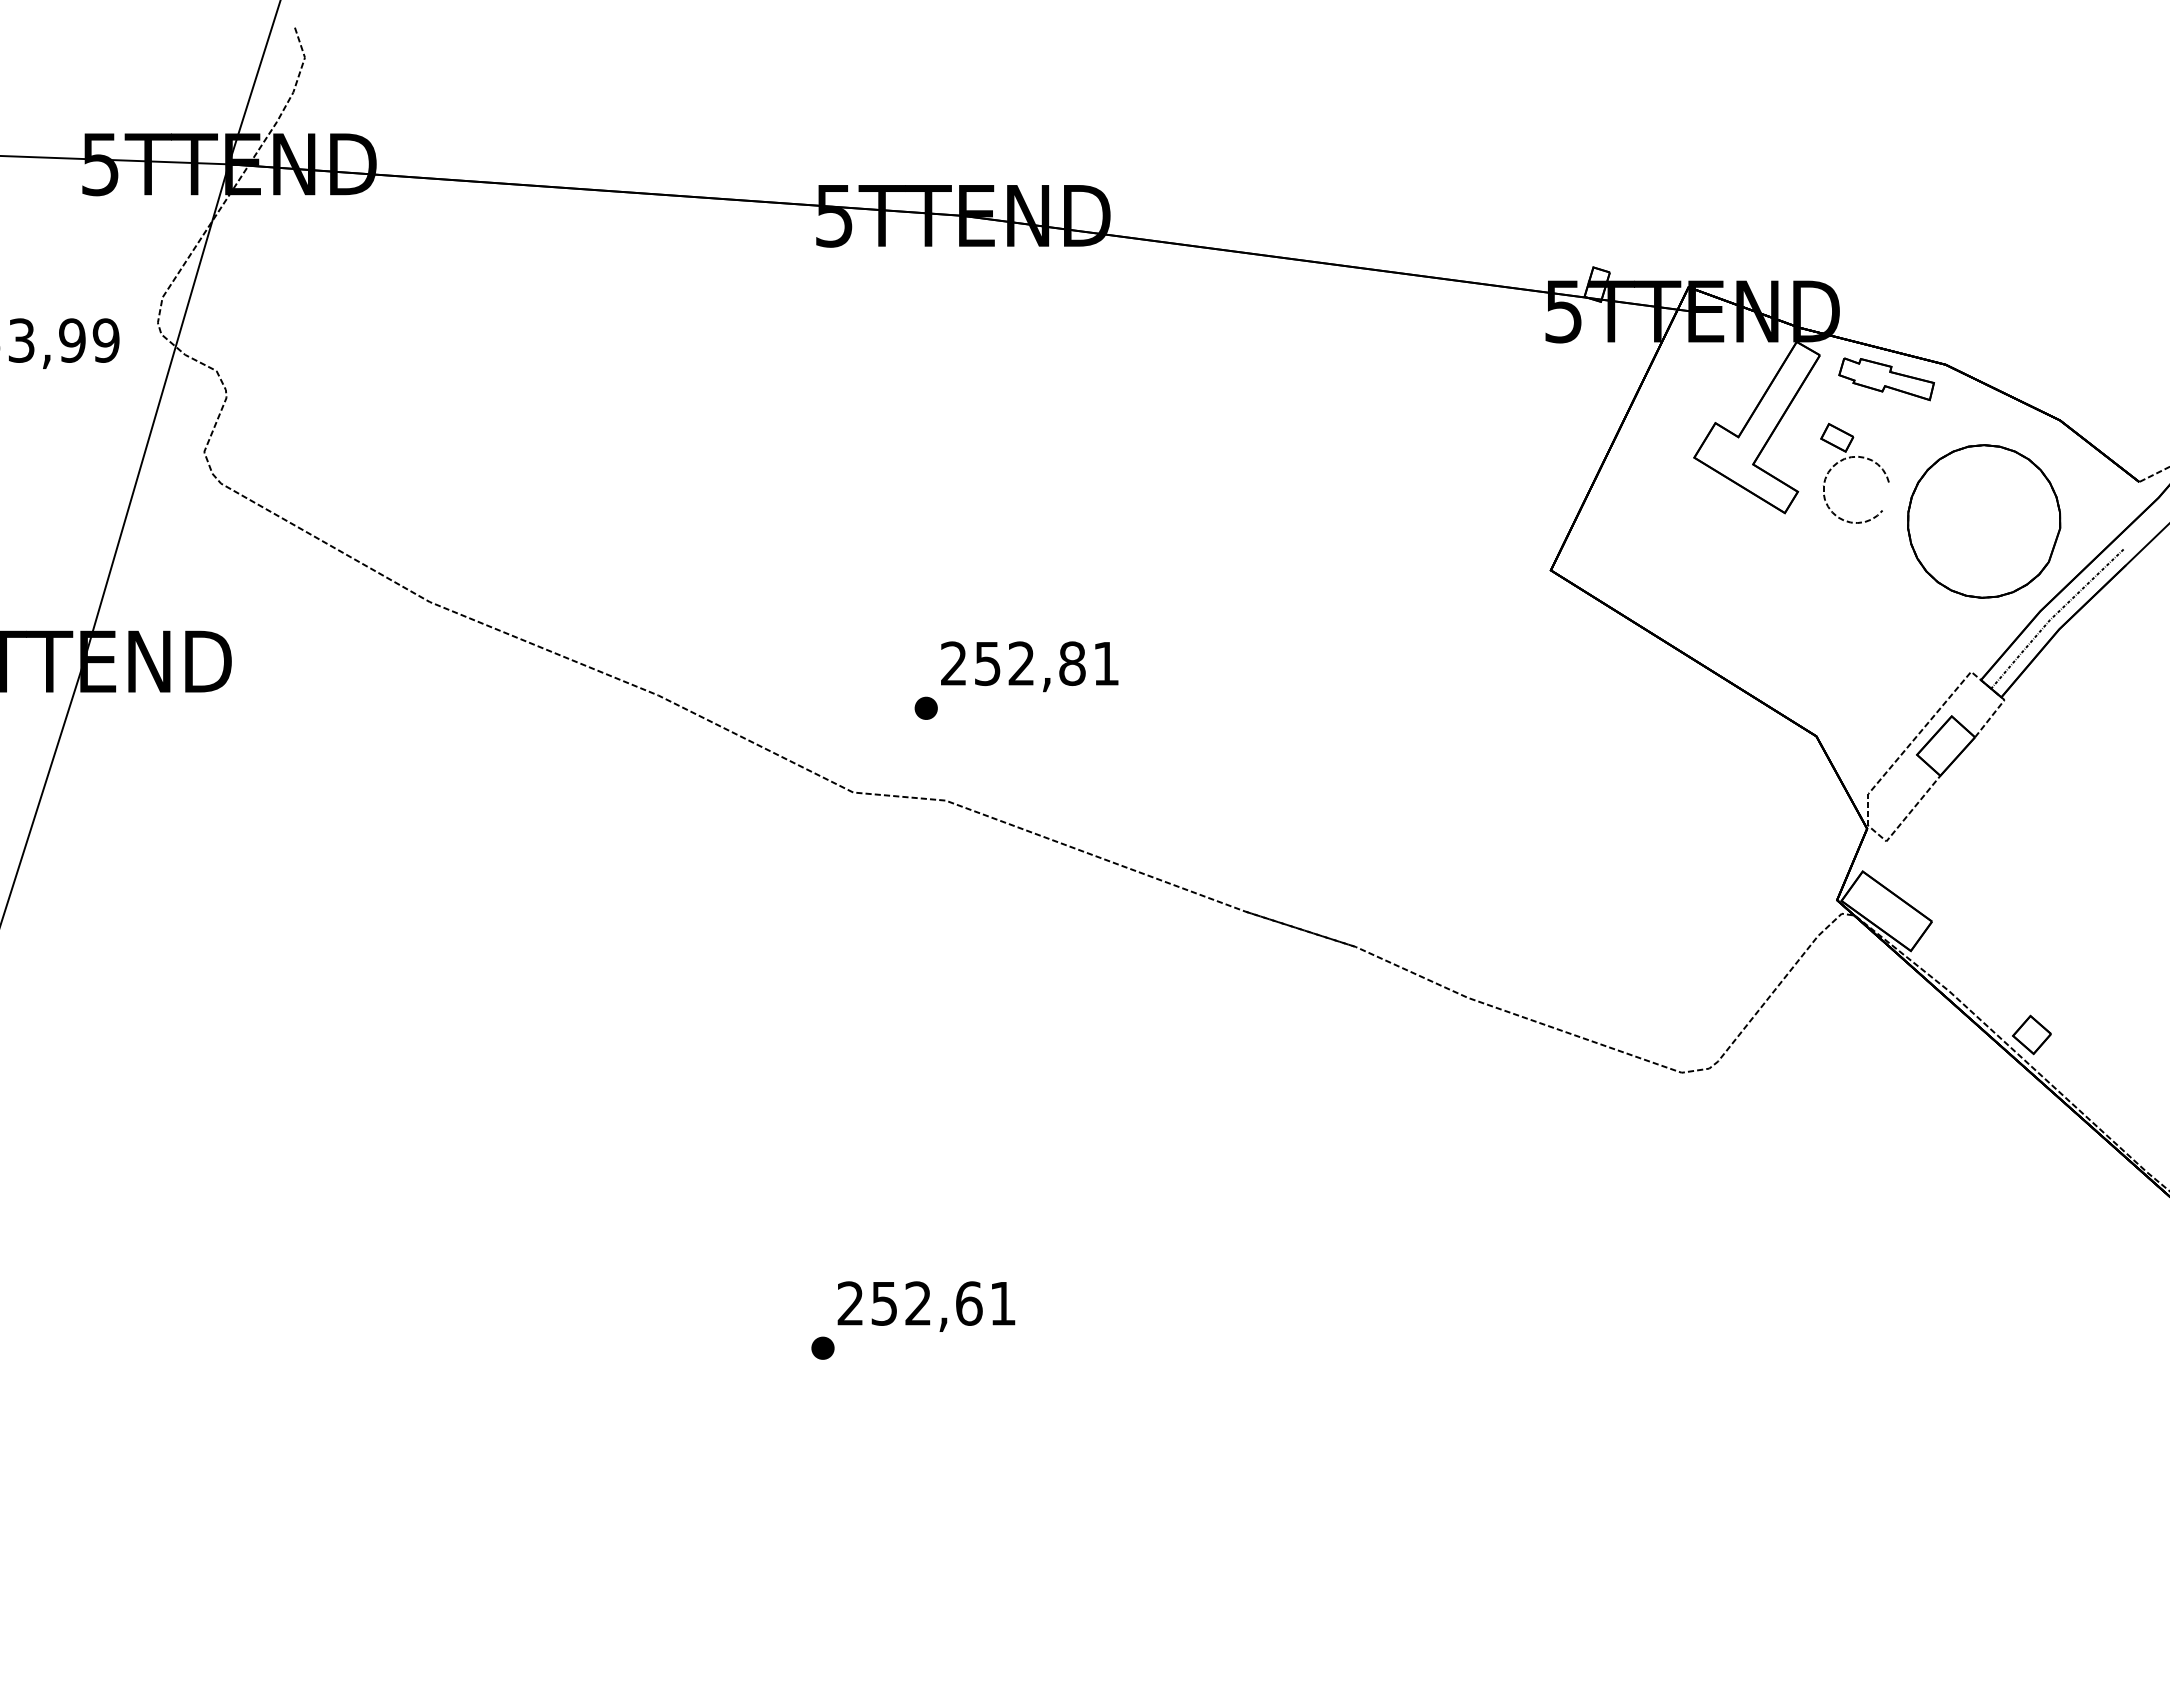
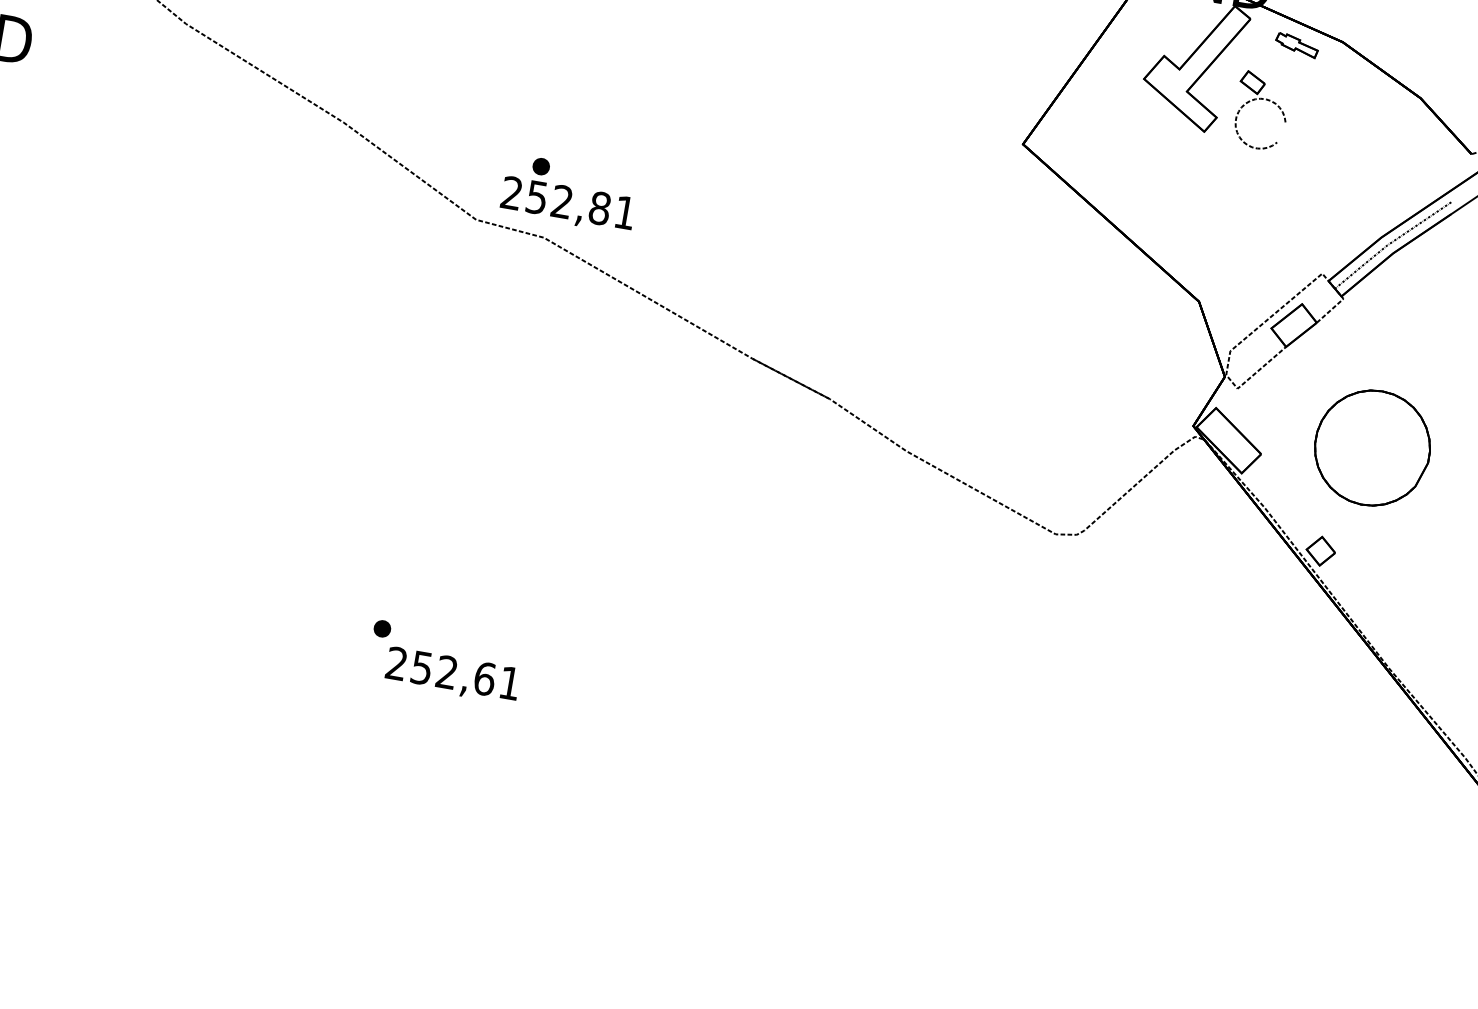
part: (1886, 379) -> (1296, 45), size x0.6
part: (1984, 521) -> (1372, 448), moved
text: (1029, 666) -> (567, 205), moved
text: (926, 1306) -> (452, 675), moved

